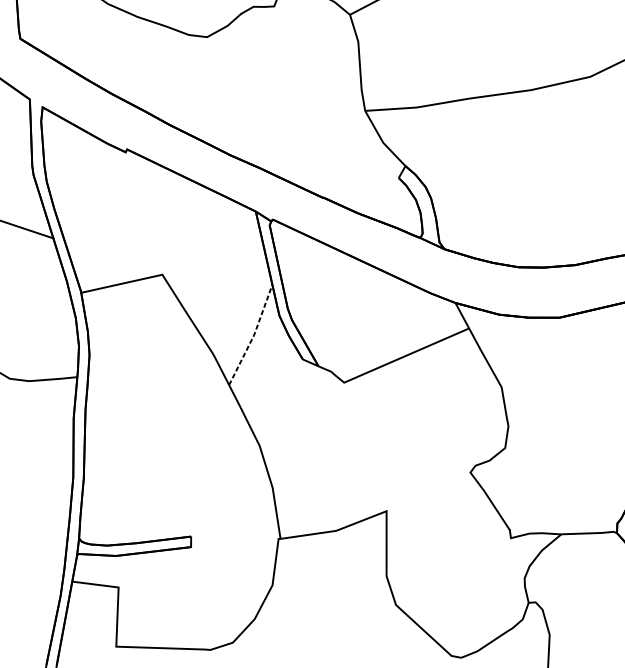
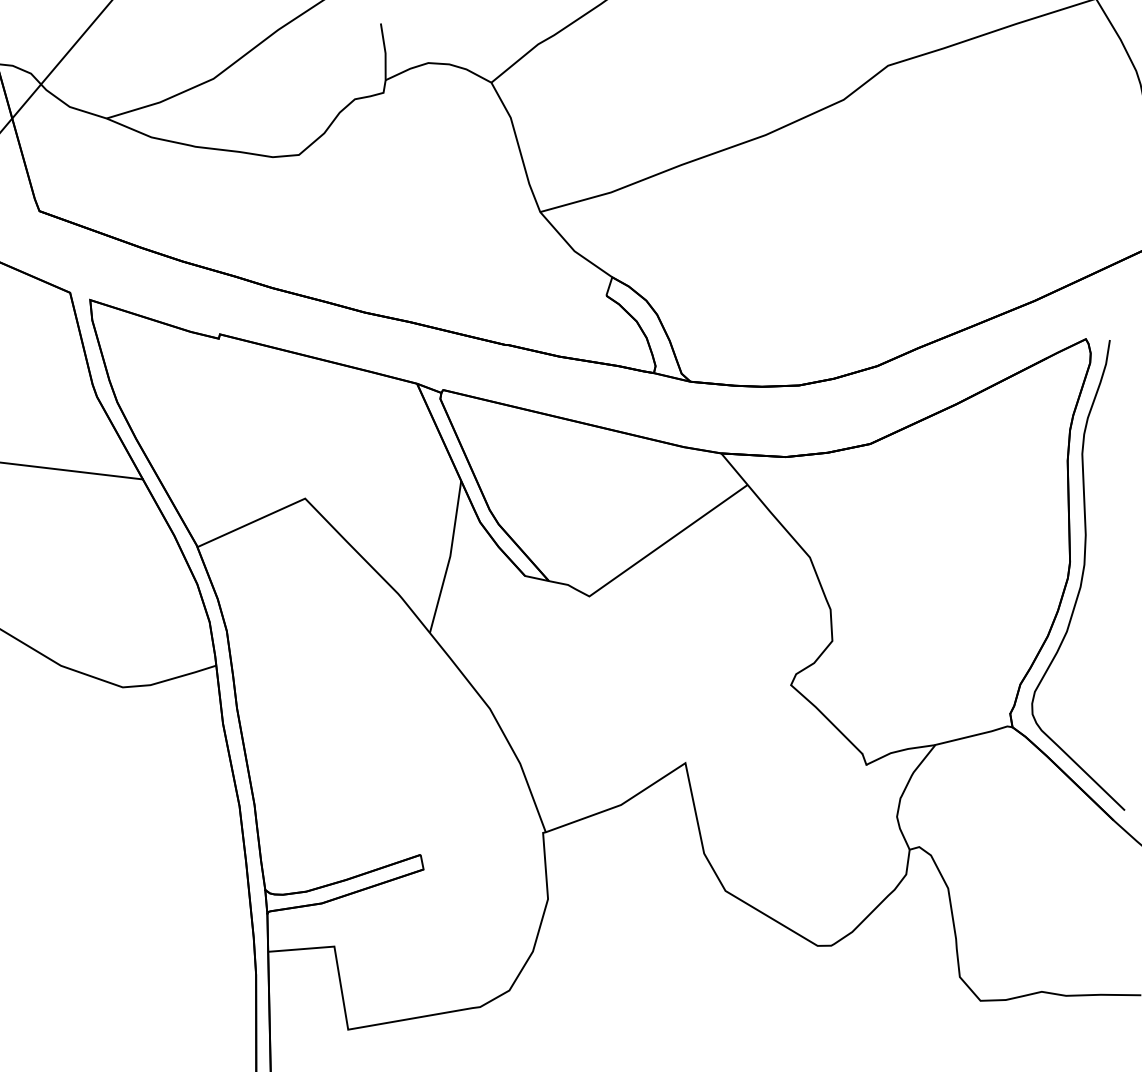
line: (254, 336) -> (450, 557), dashed -> solid

